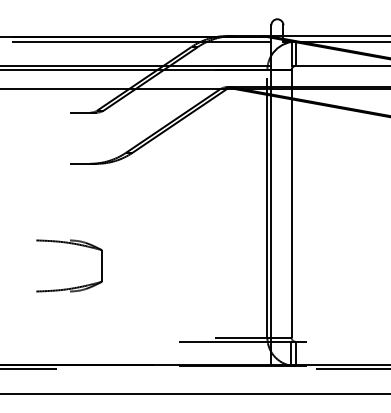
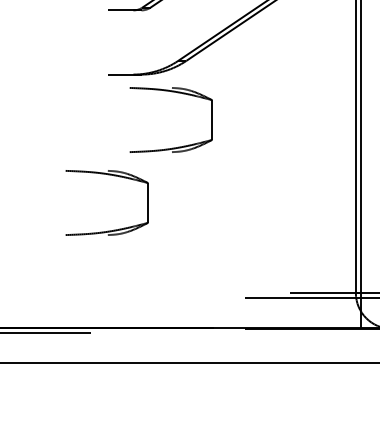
part: (122, 178) -> (173, 93), added

